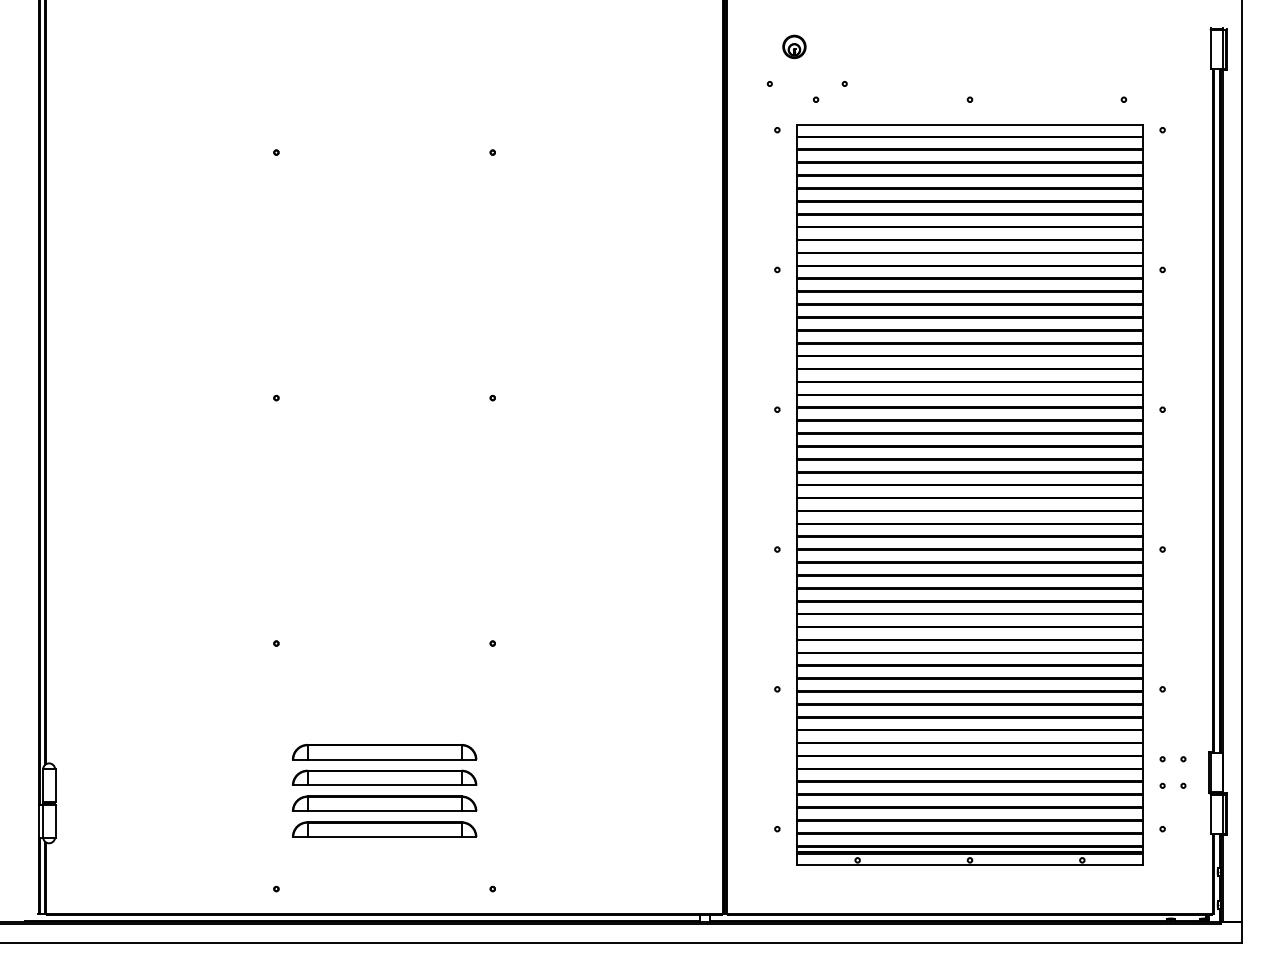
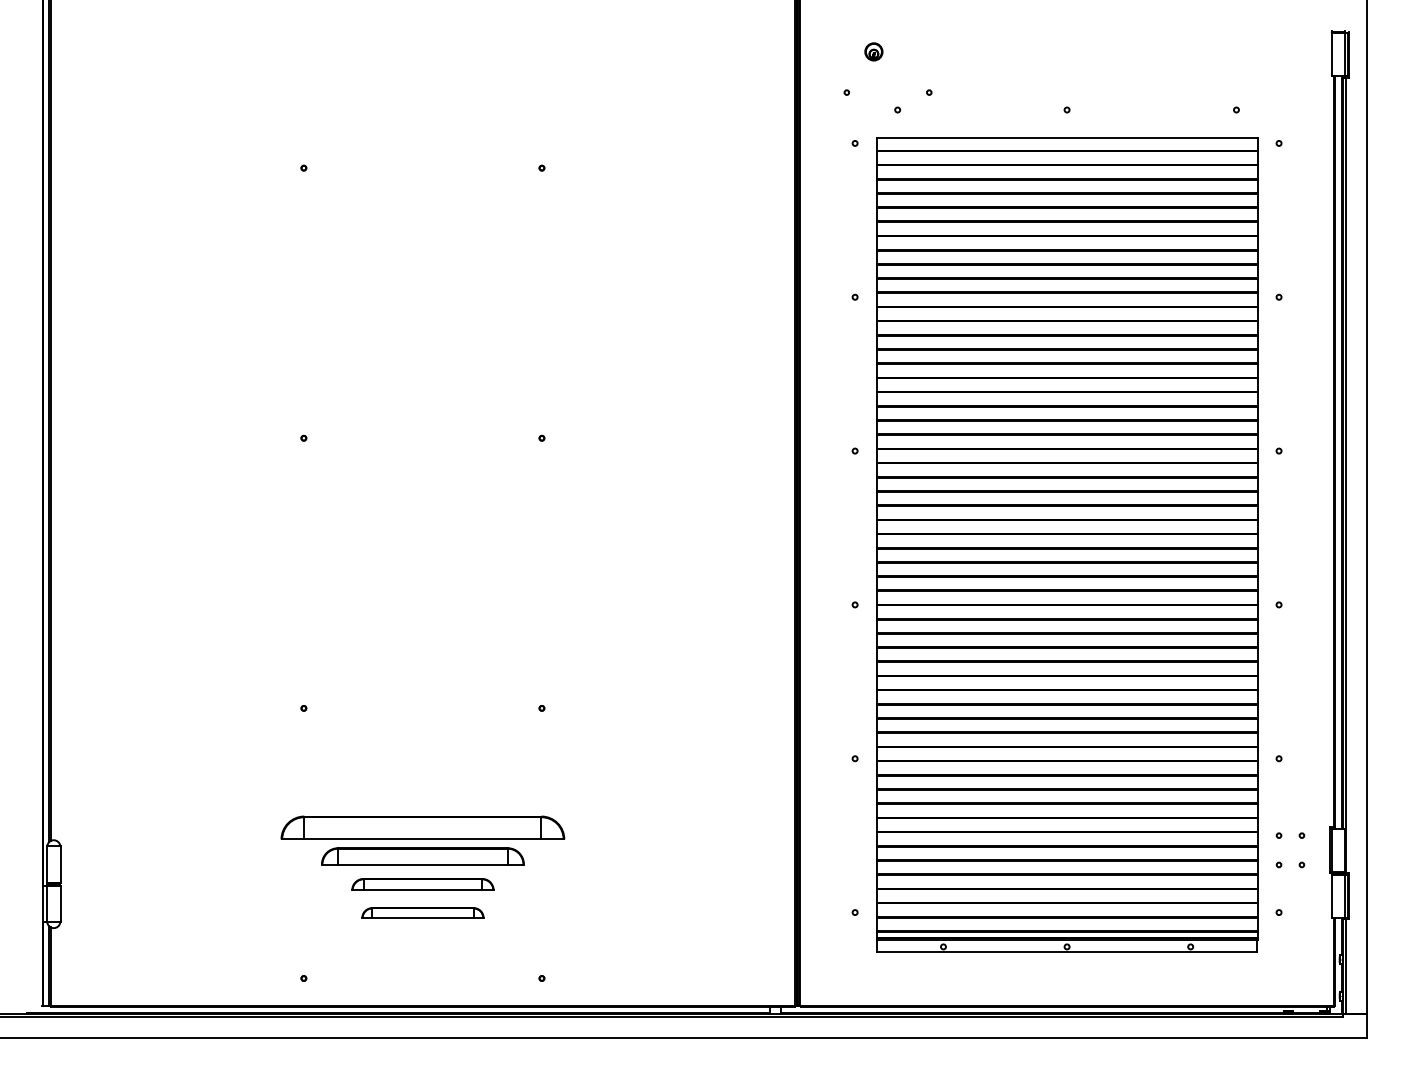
part: (794, 46) -> (873, 51), size x0.7
part: (384, 751) -> (422, 827), size x1.4
part: (384, 803) -> (422, 884), size x0.7
part: (384, 829) -> (422, 912), size x0.6

